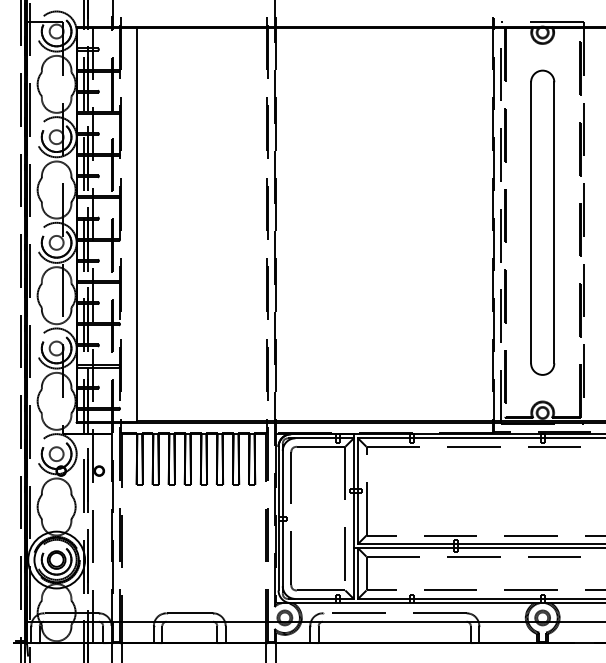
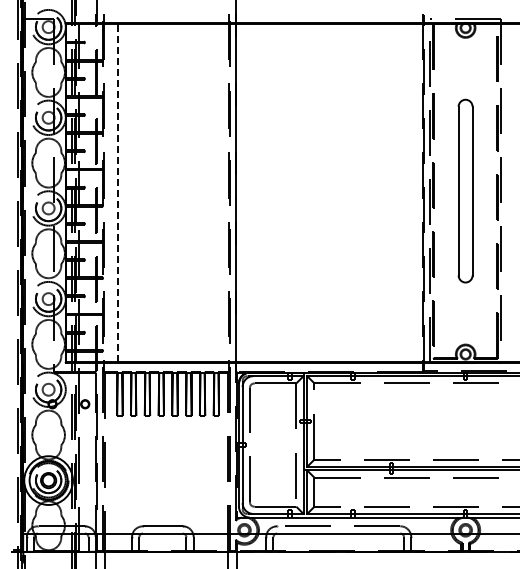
part: (542, 221) -> (465, 190), size x0.7
line: (136, 224) -> (117, 192), solid -> dashed

